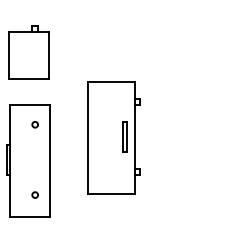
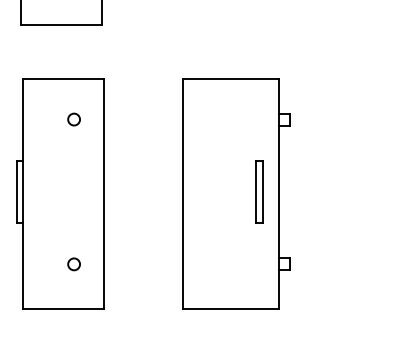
part: (113, 137) -> (235, 193), moved

